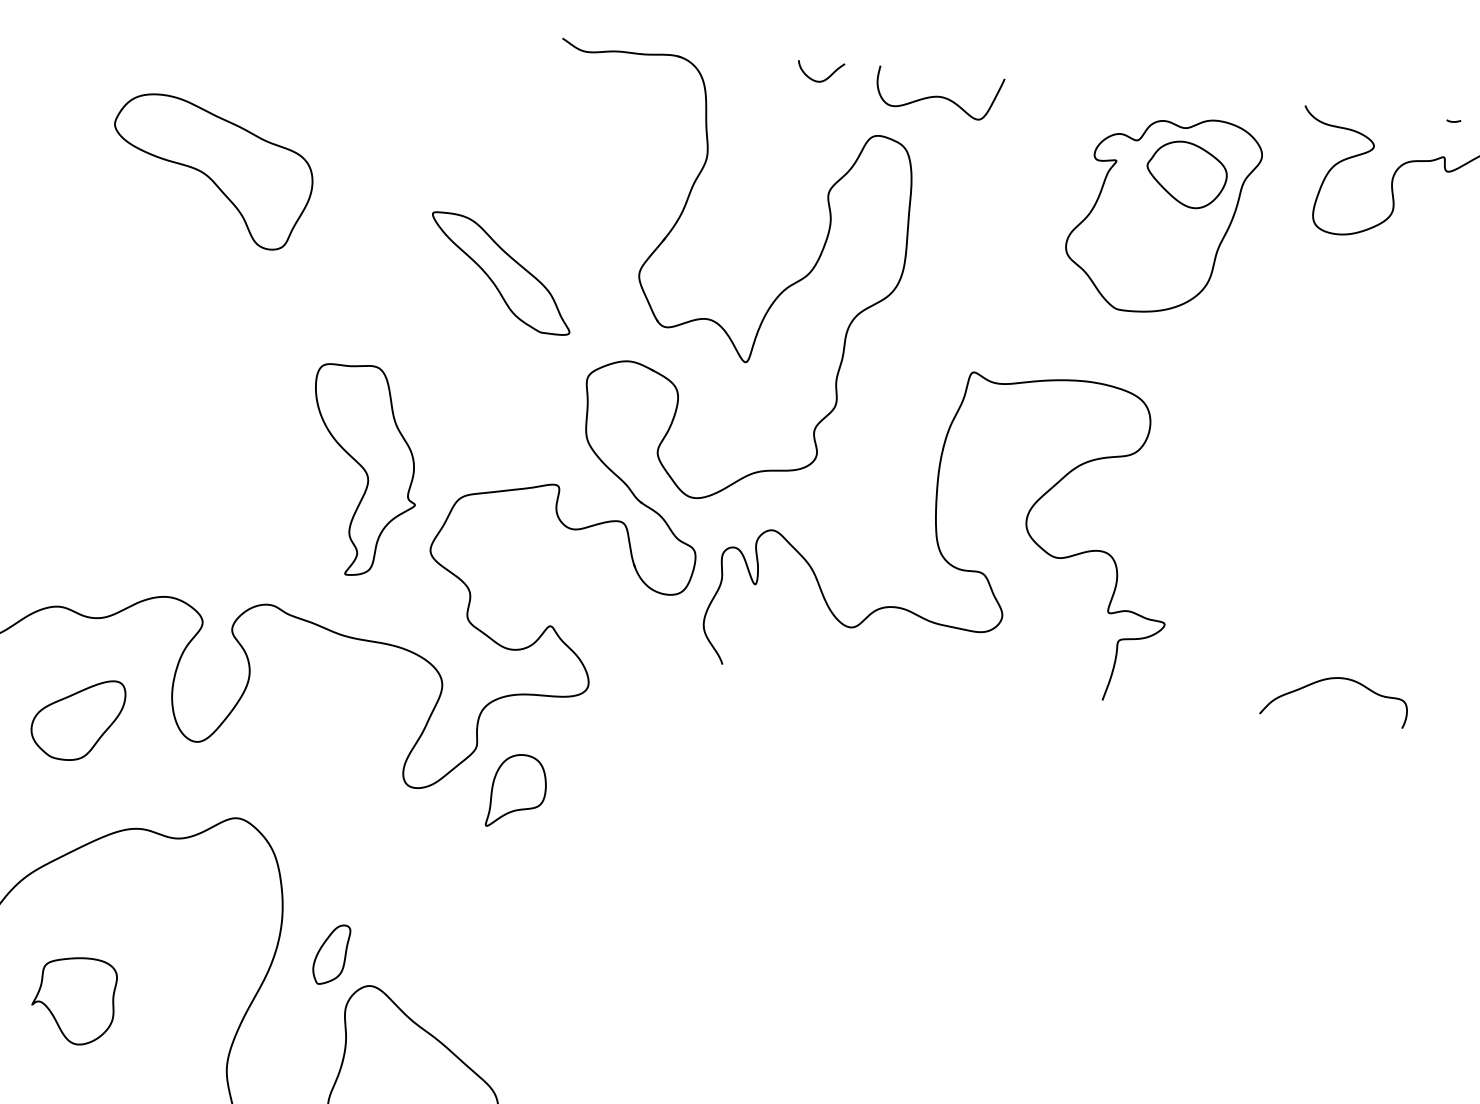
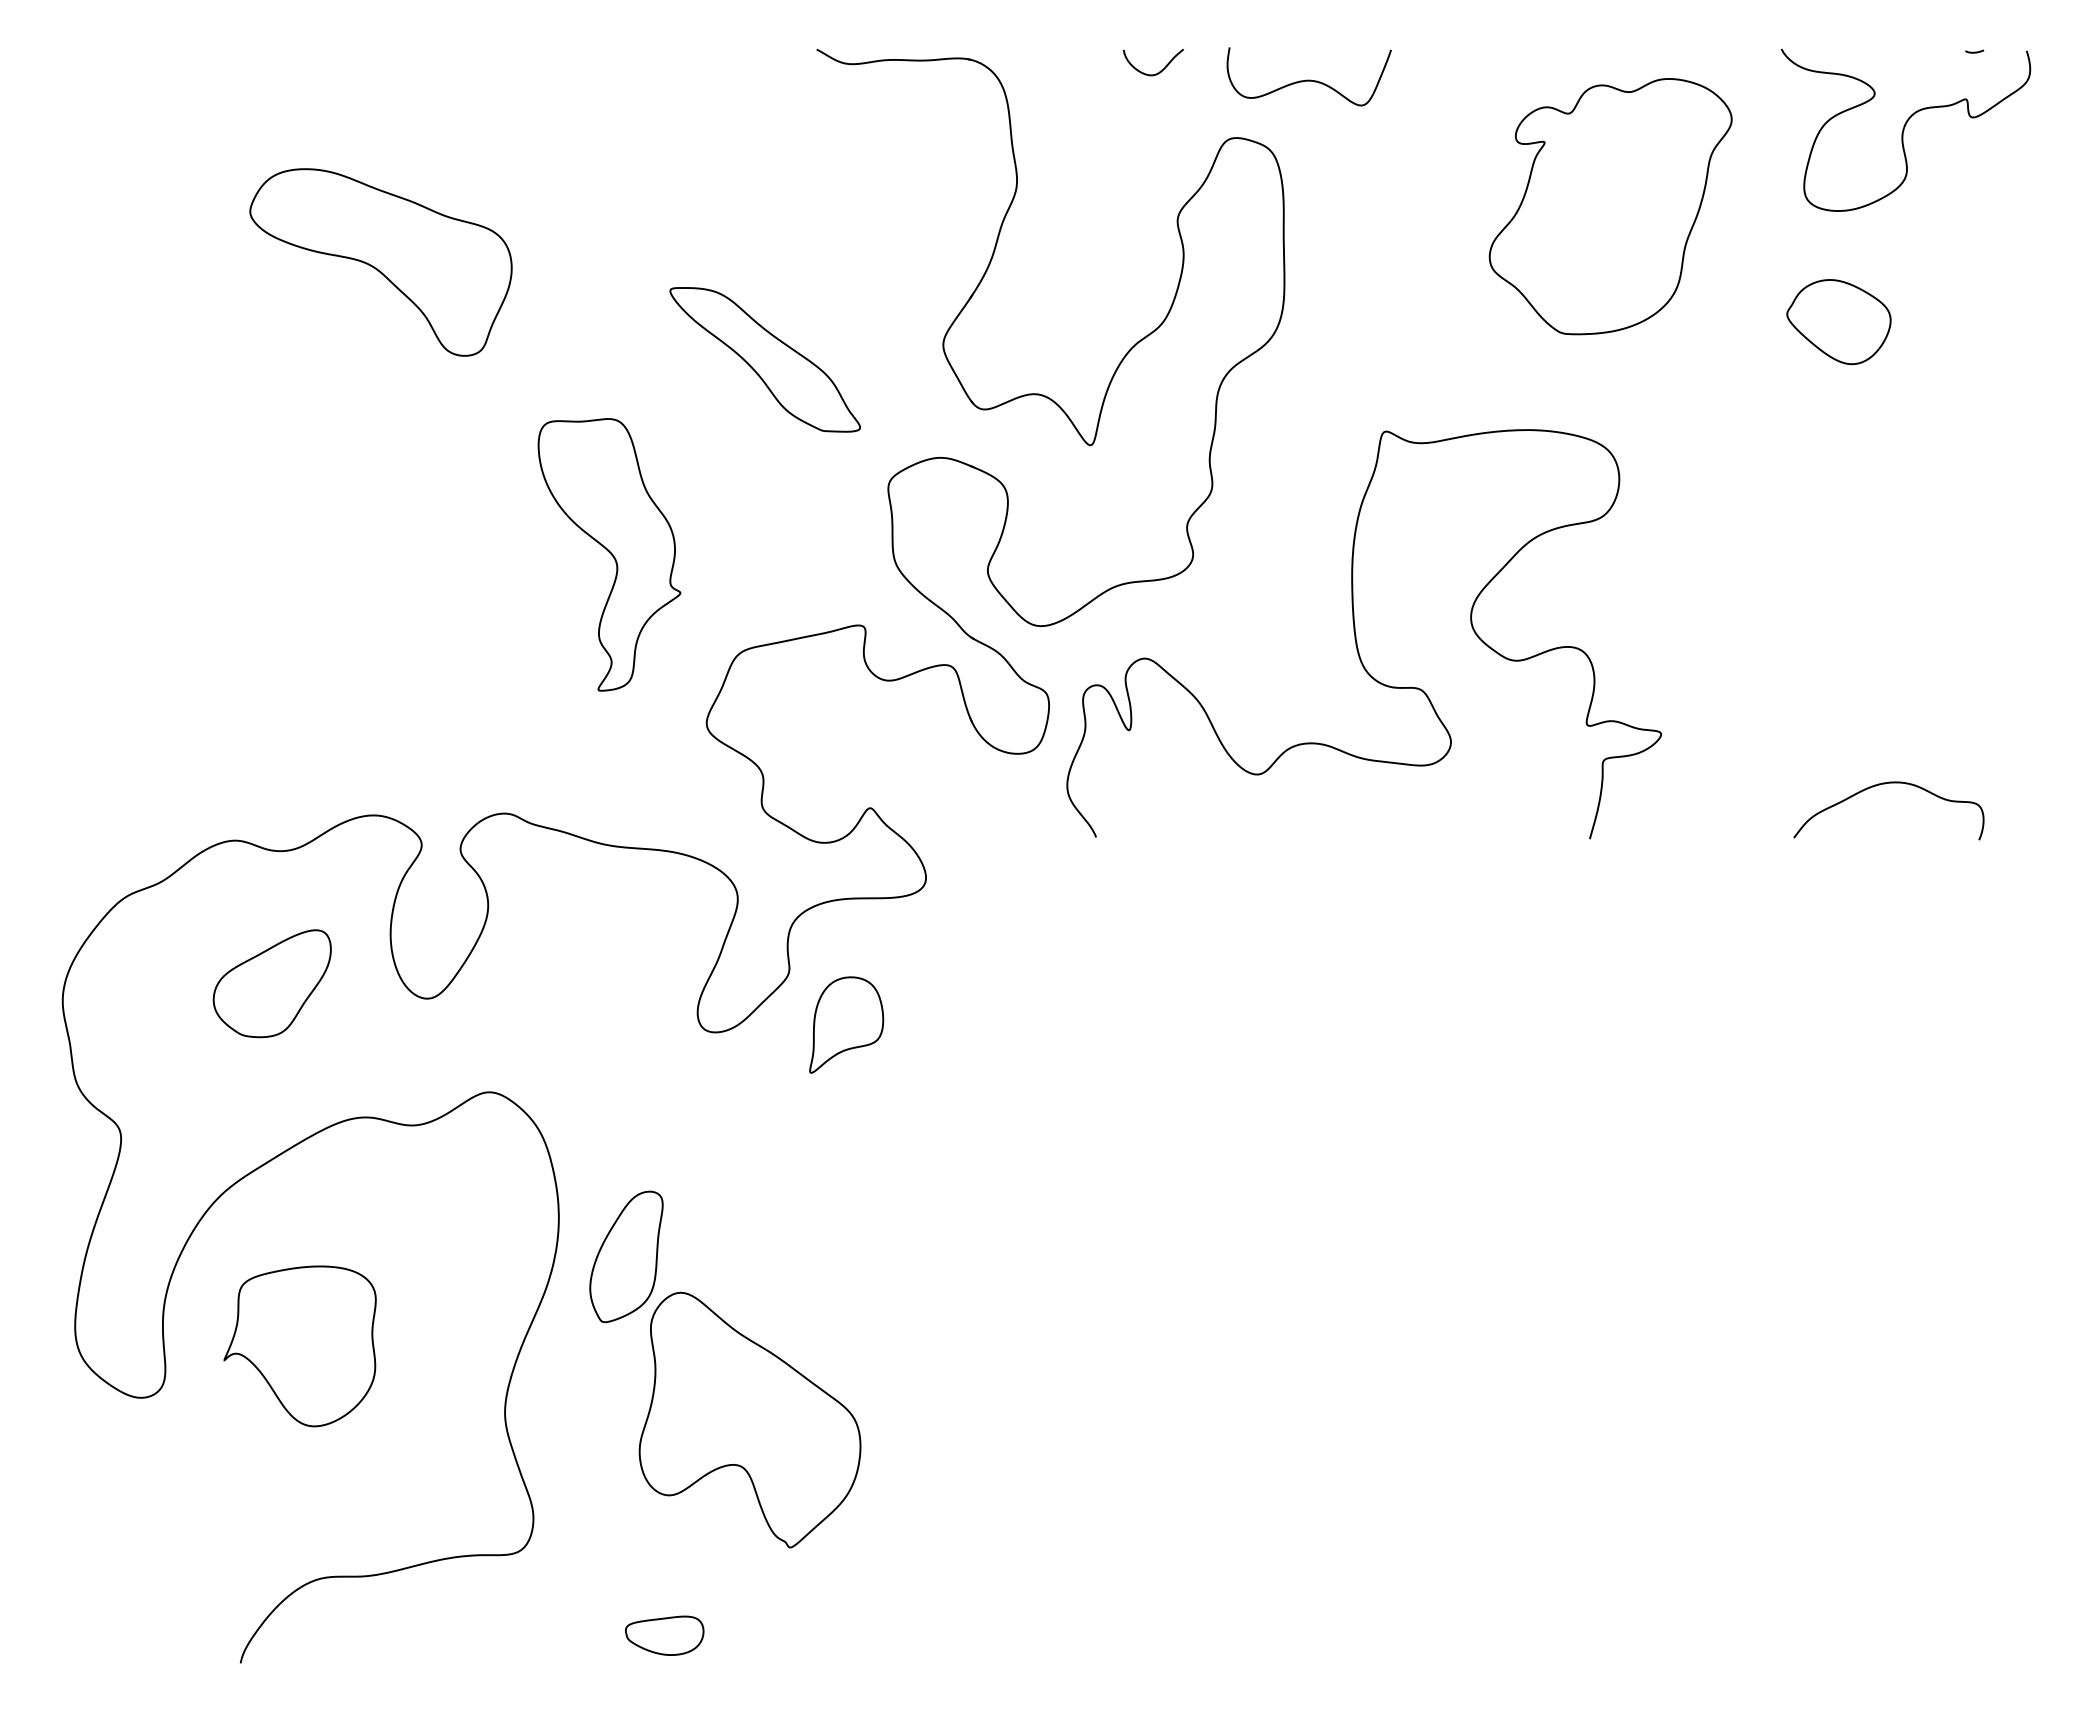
part: (1186, 175) -> (1838, 322), moved
part: (363, 470) -> (609, 554), moved
part: (331, 954) -> (626, 1256), size x1.67
part: (73, 1000) -> (299, 1346), size x1.43

